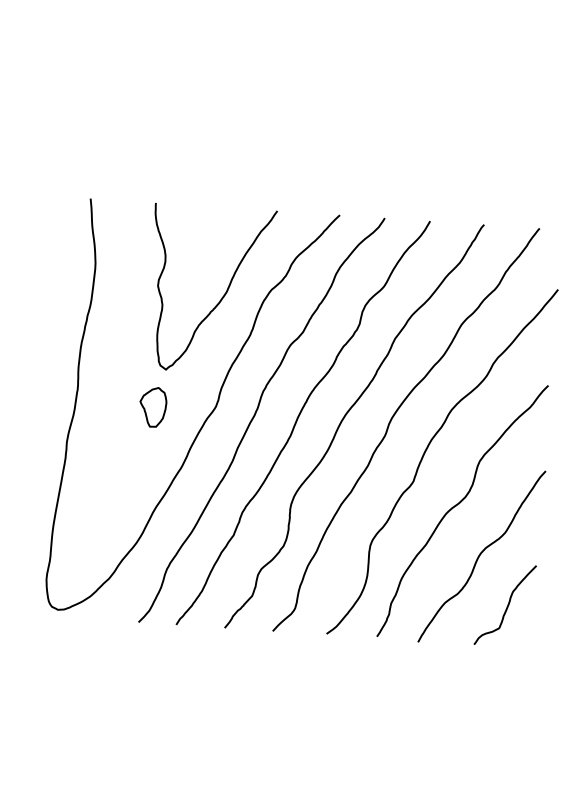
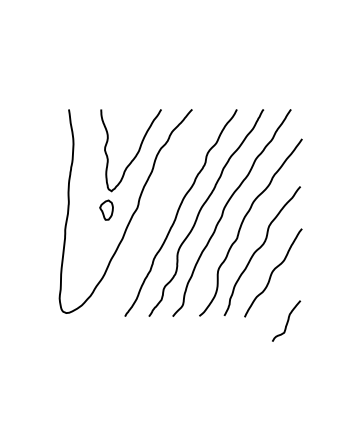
curve: (255, 416) -> (157, 211), removed
curve: (507, 603) -> (287, 320), moved

